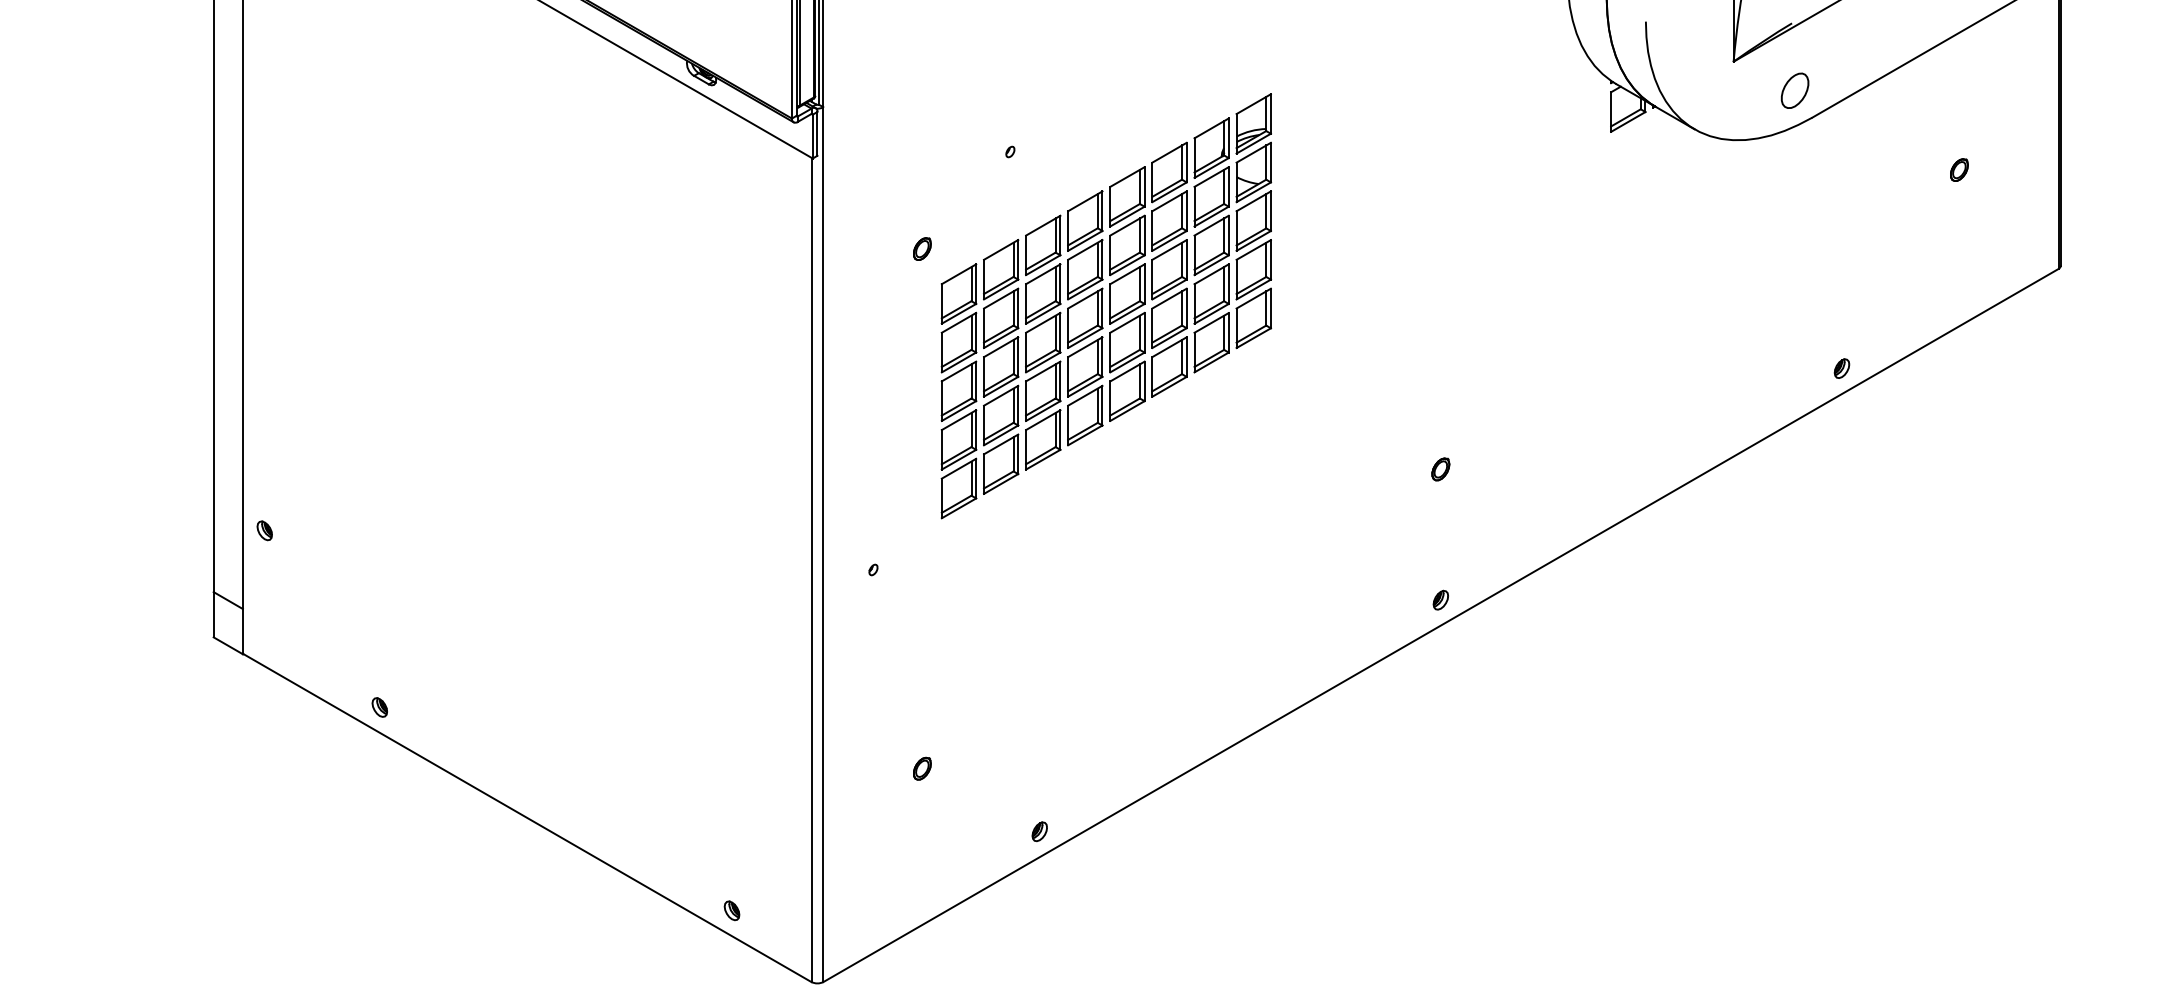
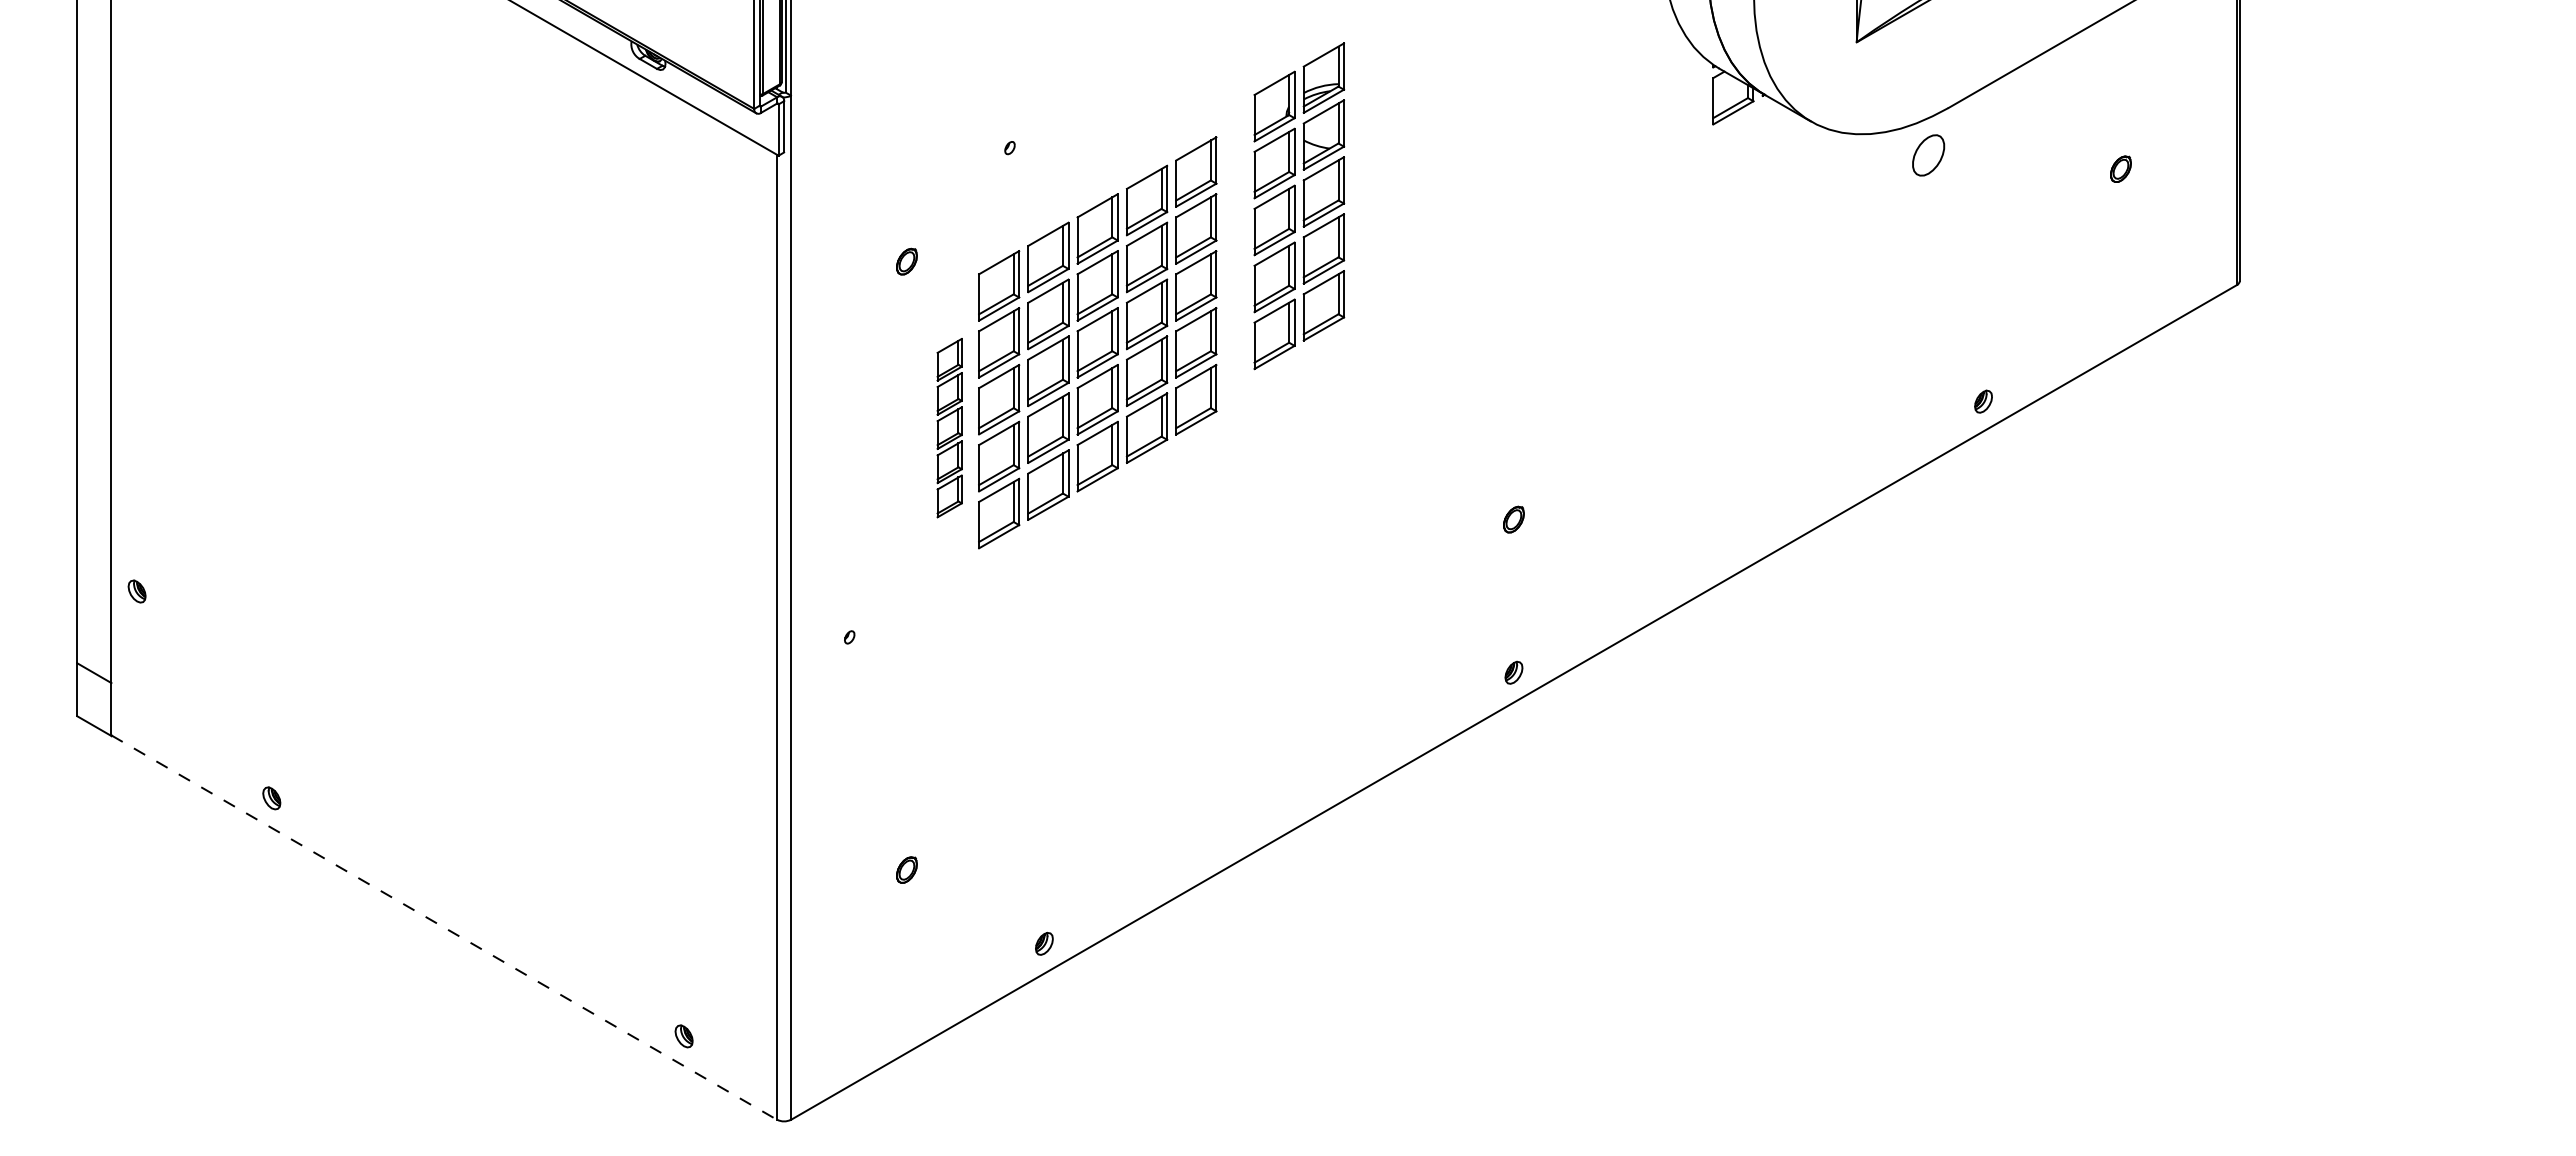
part: (1794, 90) -> (1928, 155), moved
part: (1232, 233) -> (1299, 206), moved
part: (958, 390) -> (949, 427), size x0.6
line: (527, 817) -> (444, 927), solid -> dashed

